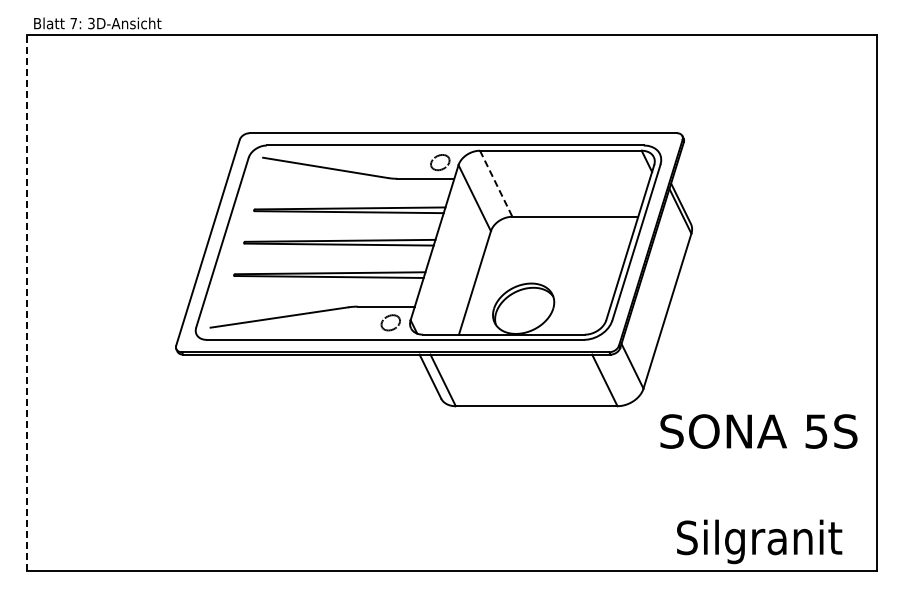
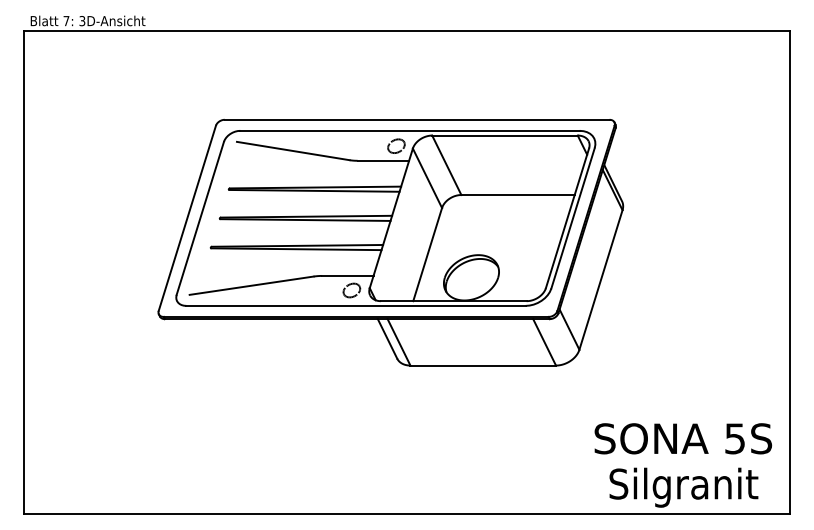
line: (496, 183) -> (447, 165), dashed -> solid
line: (27, 302) -> (24, 272), dashed -> solid
text: (758, 431) -> (682, 438), moved

